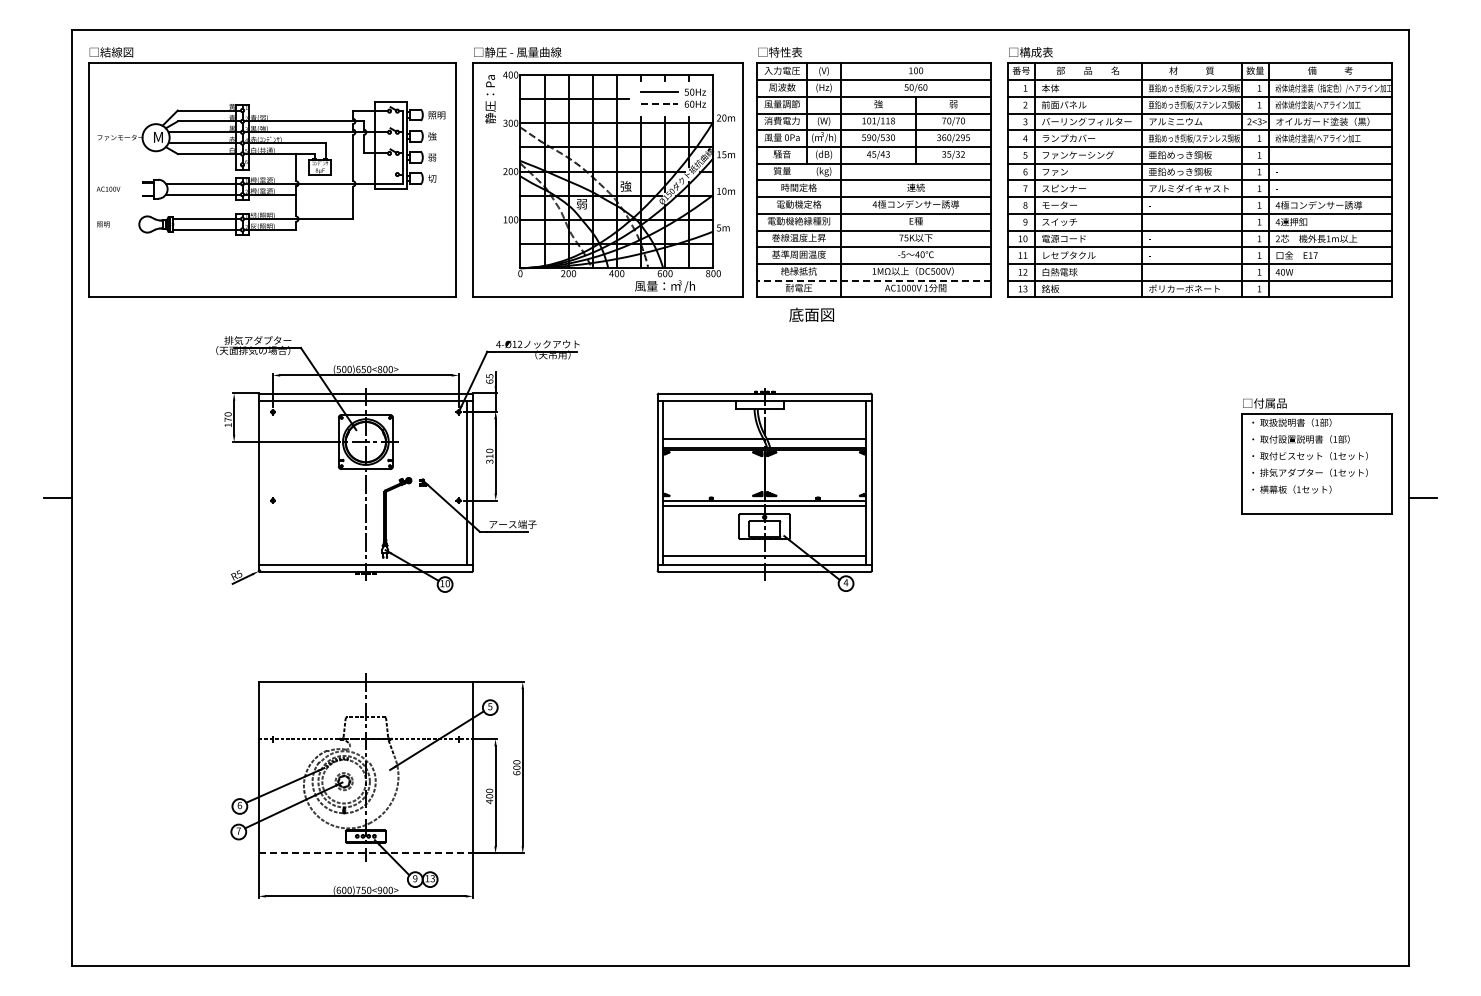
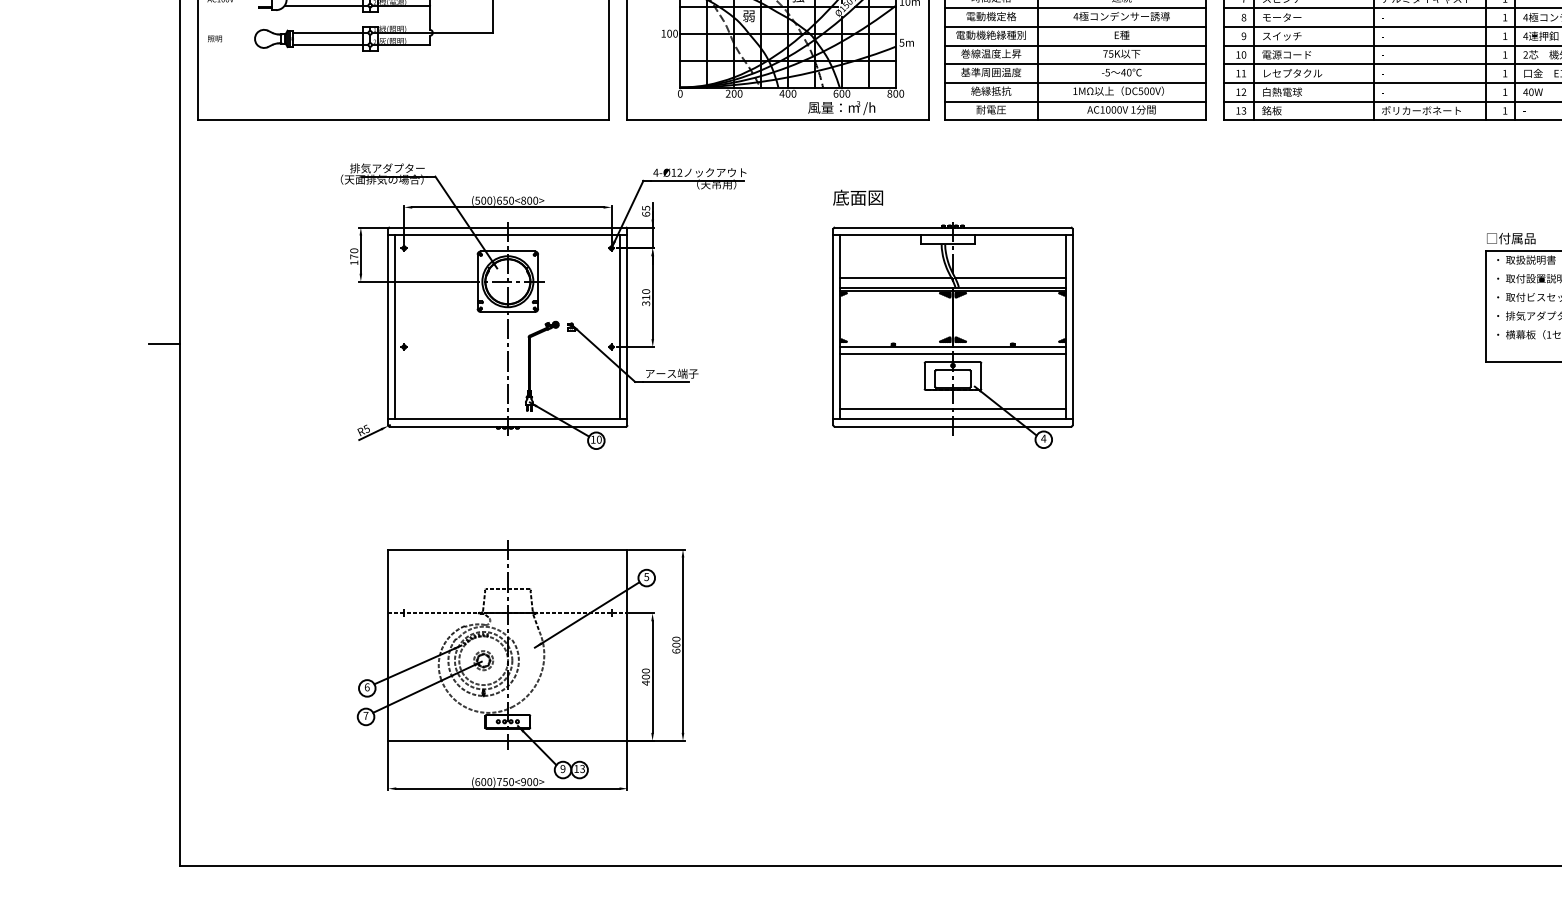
line: (873, 280) -> (1074, 101), dashed -> solid
text: (811, 314) -> (857, 197), moved
line: (265, 482) -> (395, 326), added
line: (366, 853) -> (508, 740), dashed -> solid

